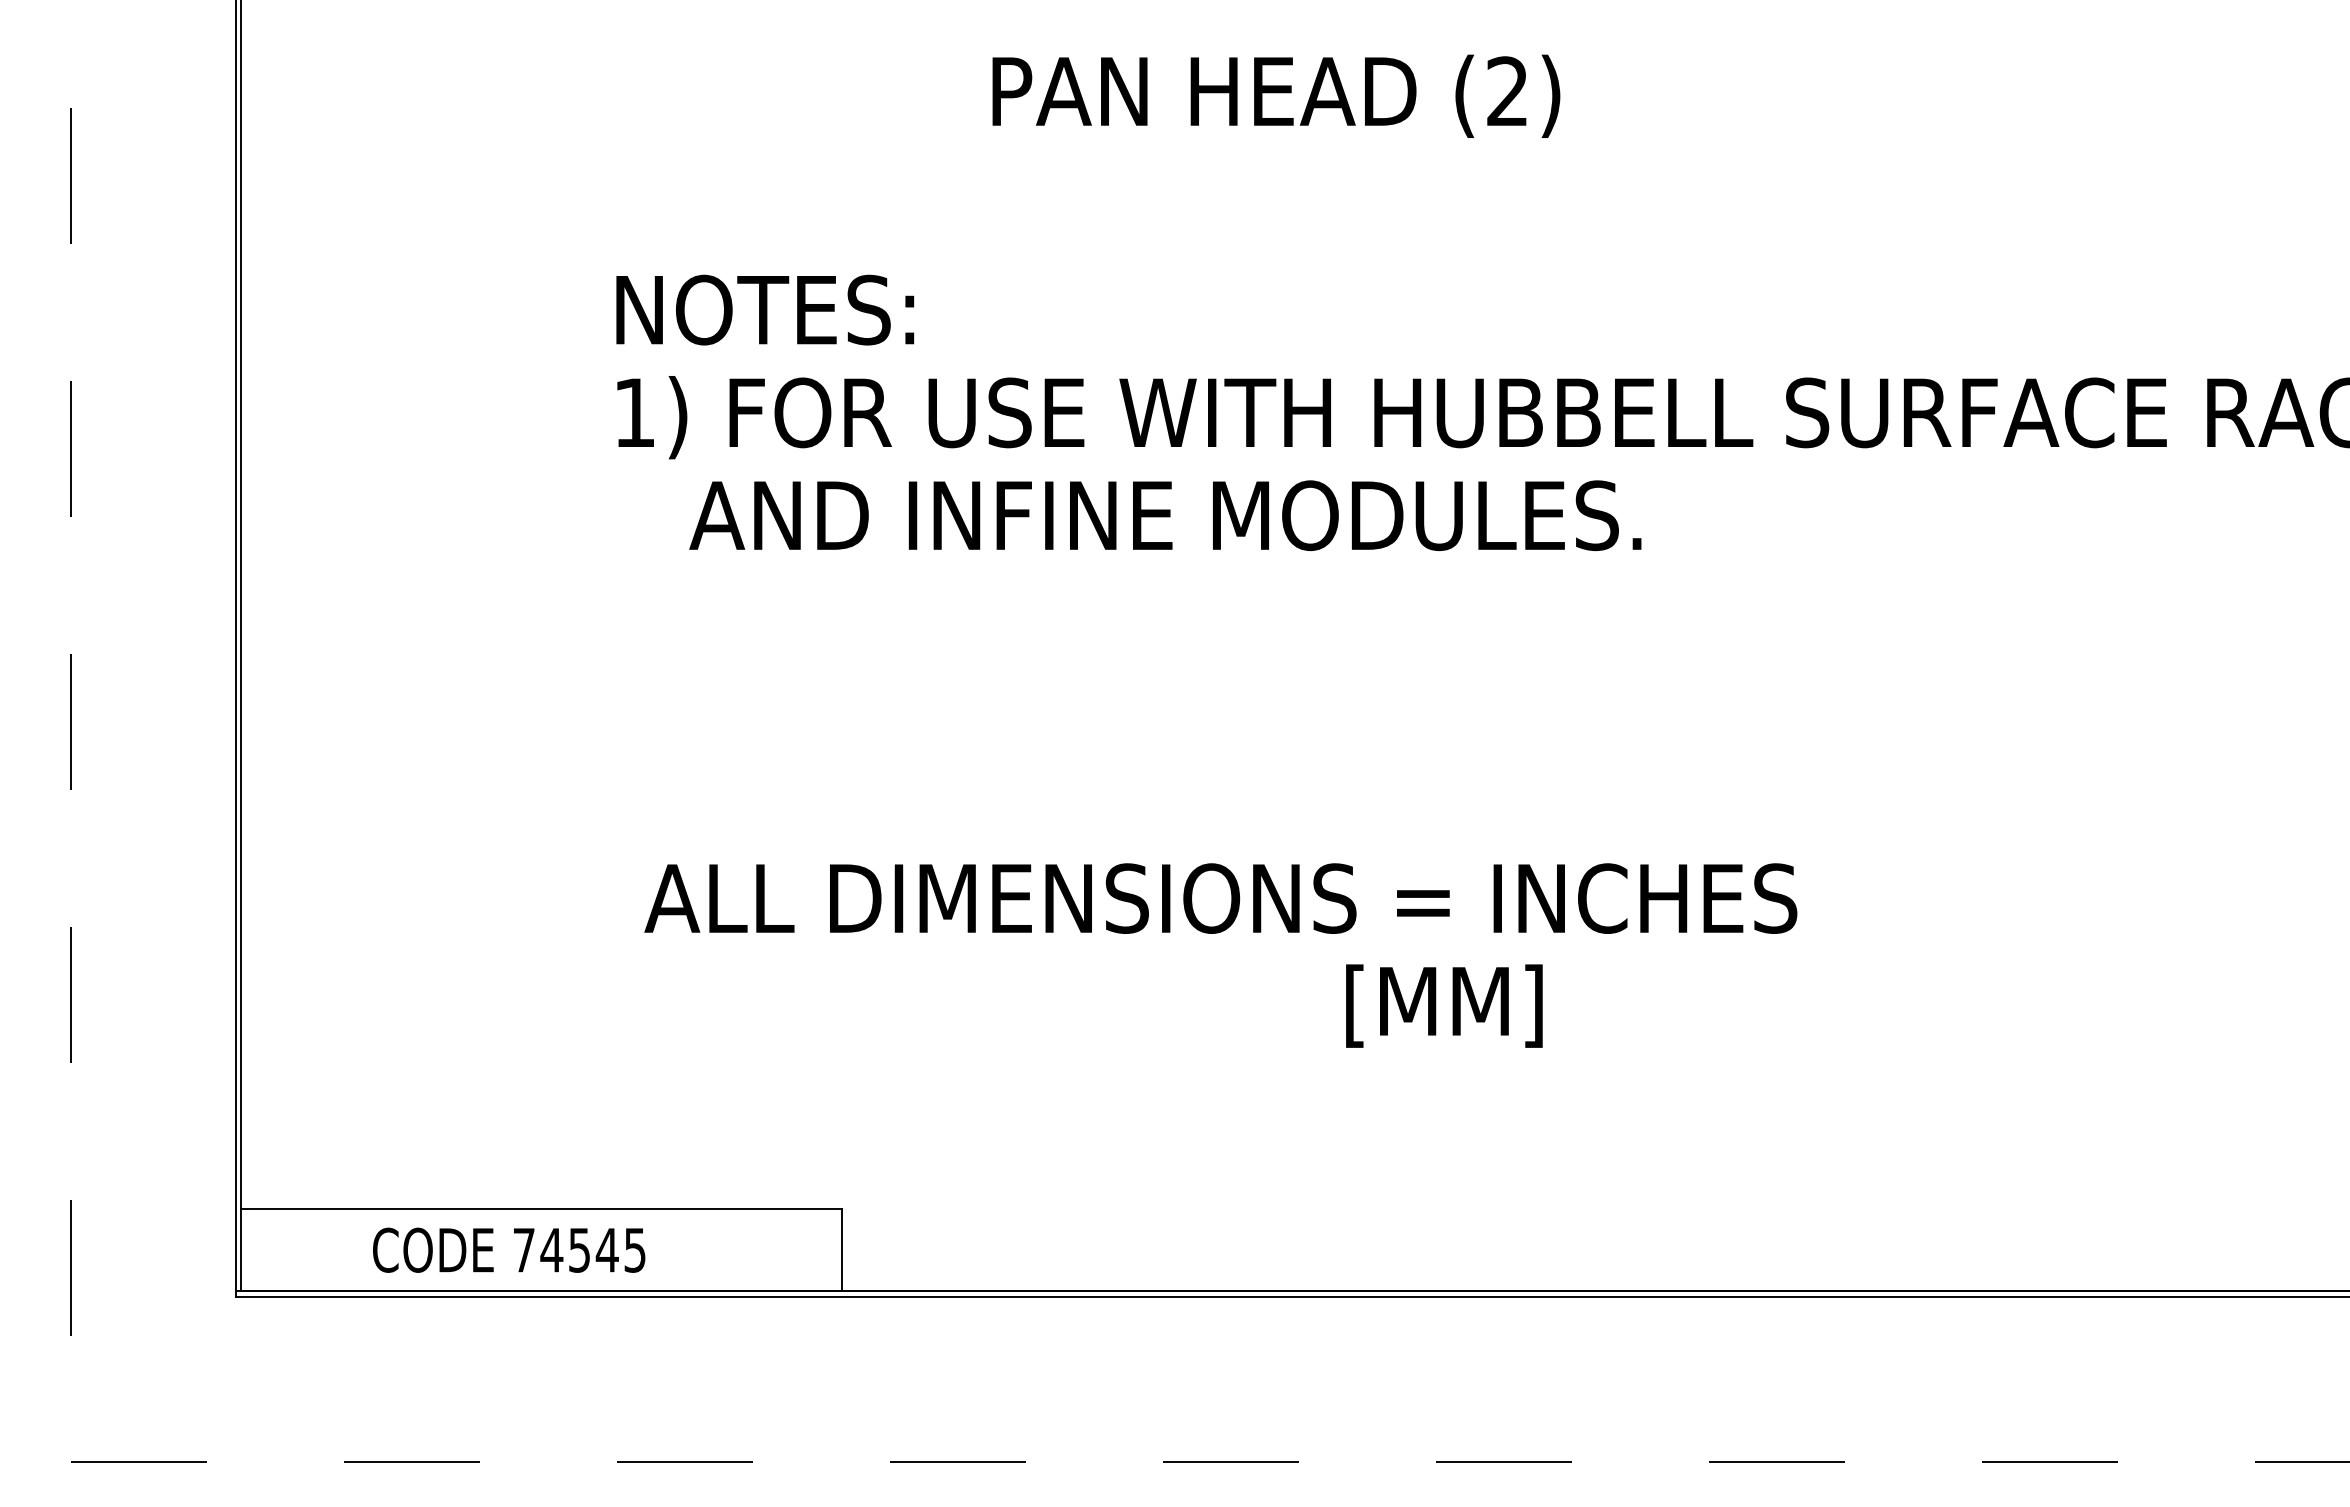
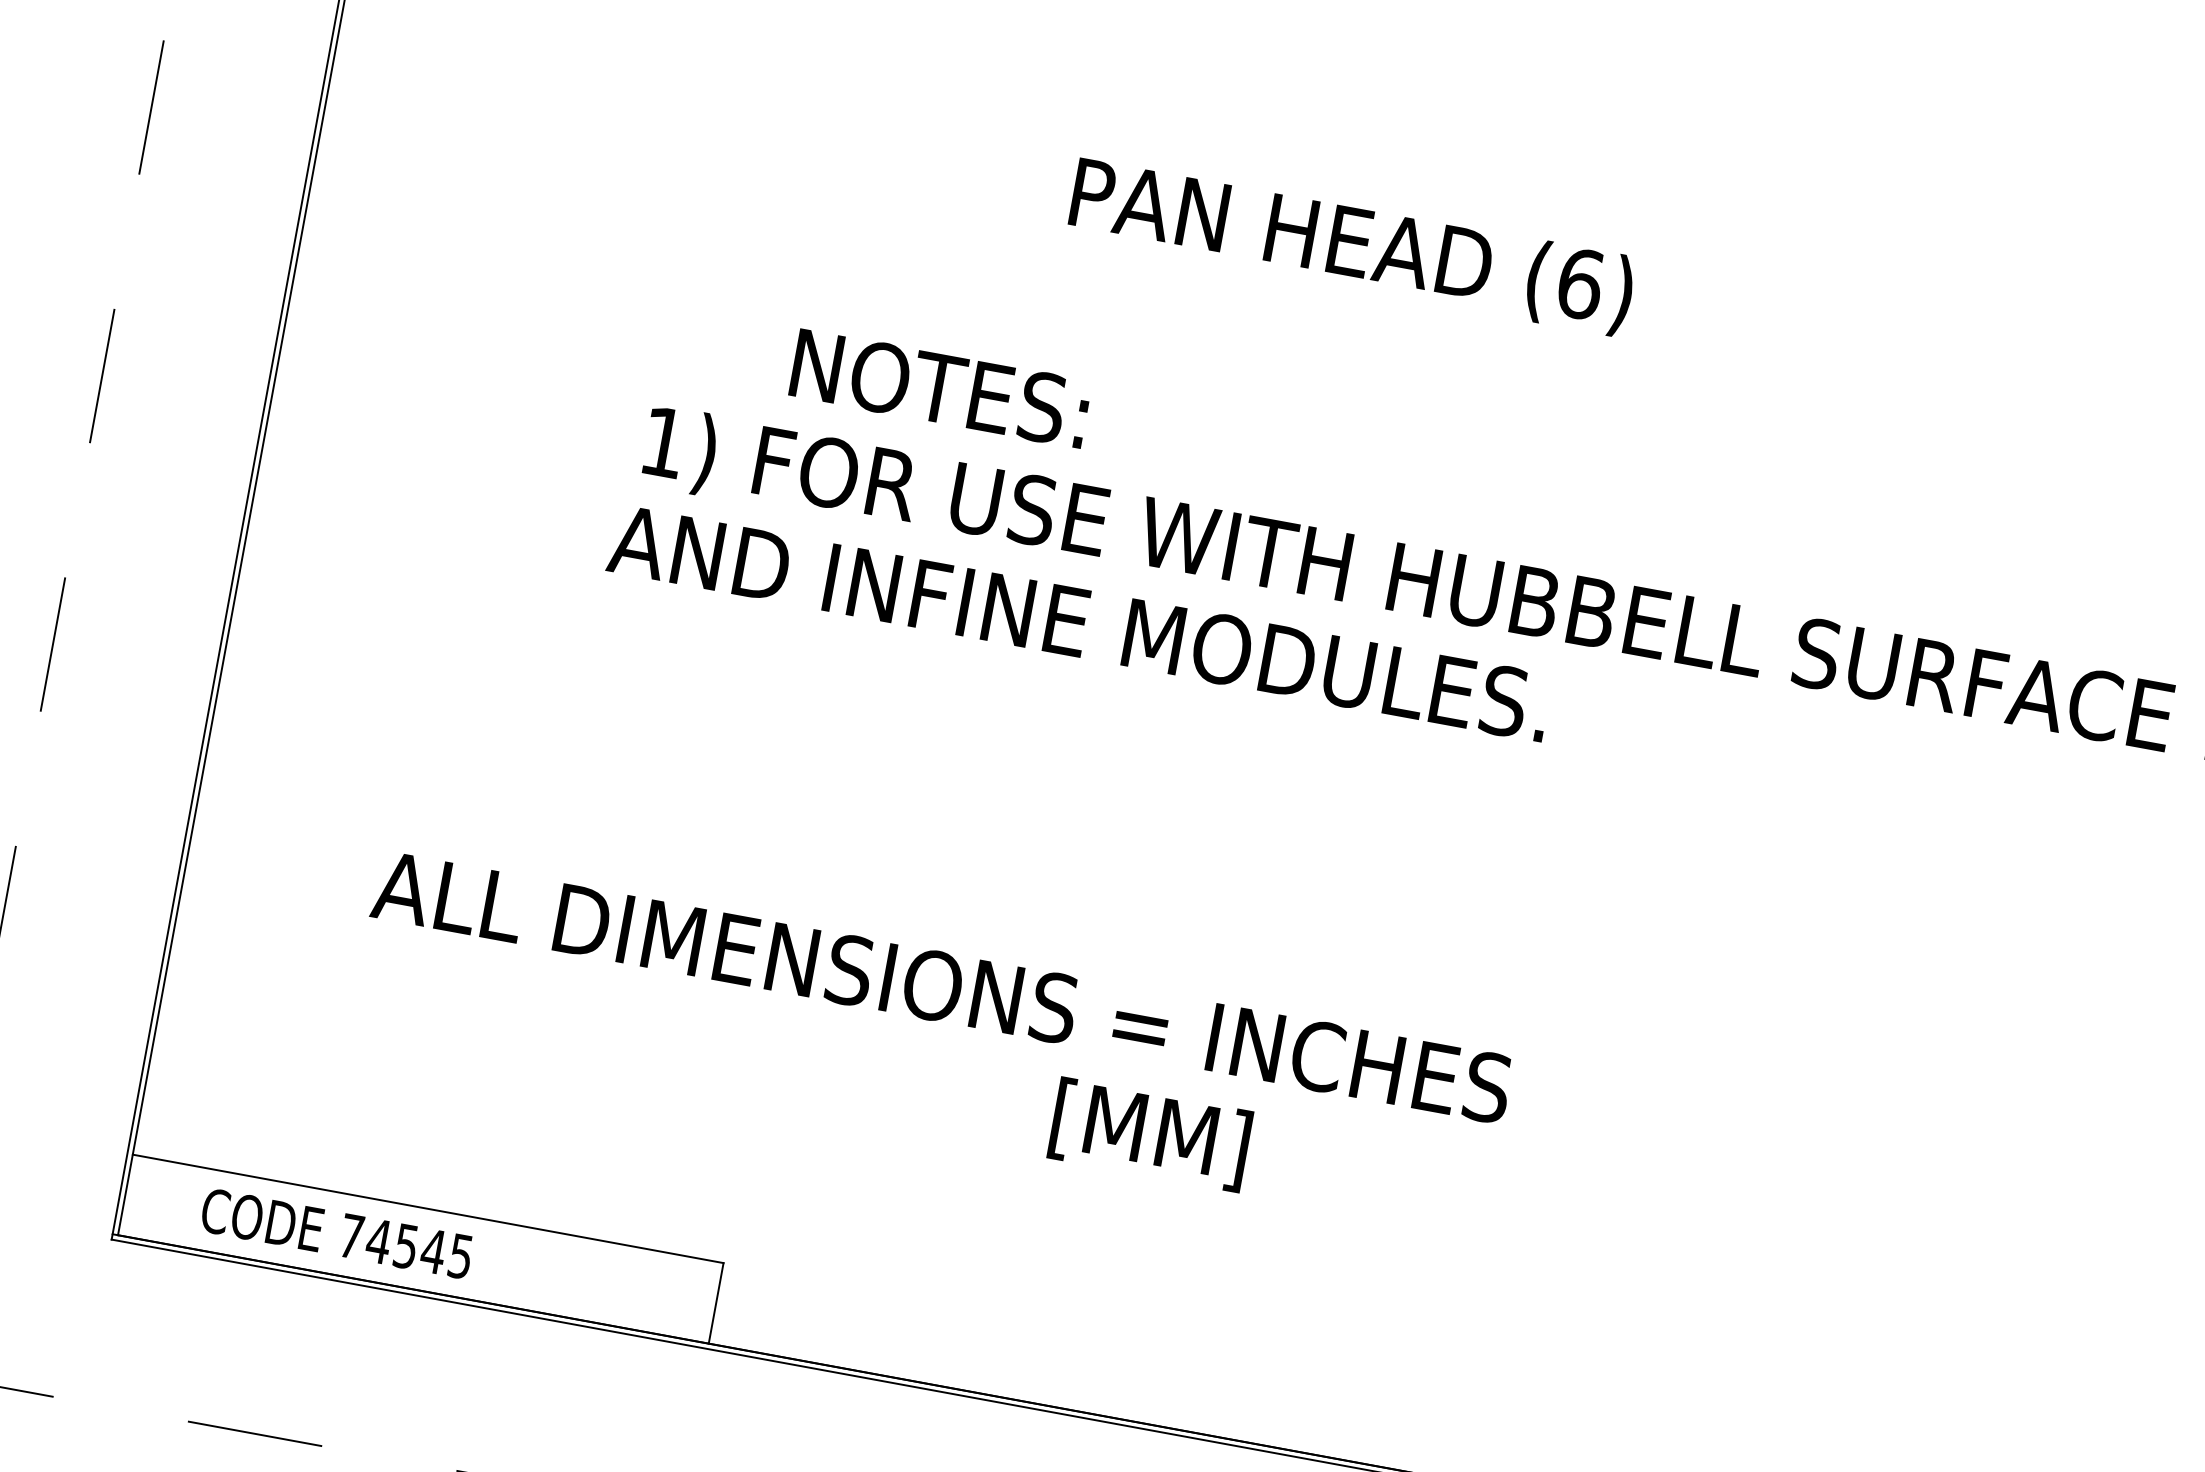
text: (1508, 91) -> (1581, 283), (2) -> (6)
text: (765, 309) -> (940, 388), moved
text: (1165, 515) -> (1079, 623), moved
text: (1220, 898) -> (941, 987), moved
text: (1444, 1005) -> (1150, 1134), moved
text: (509, 1249) -> (337, 1233), moved

